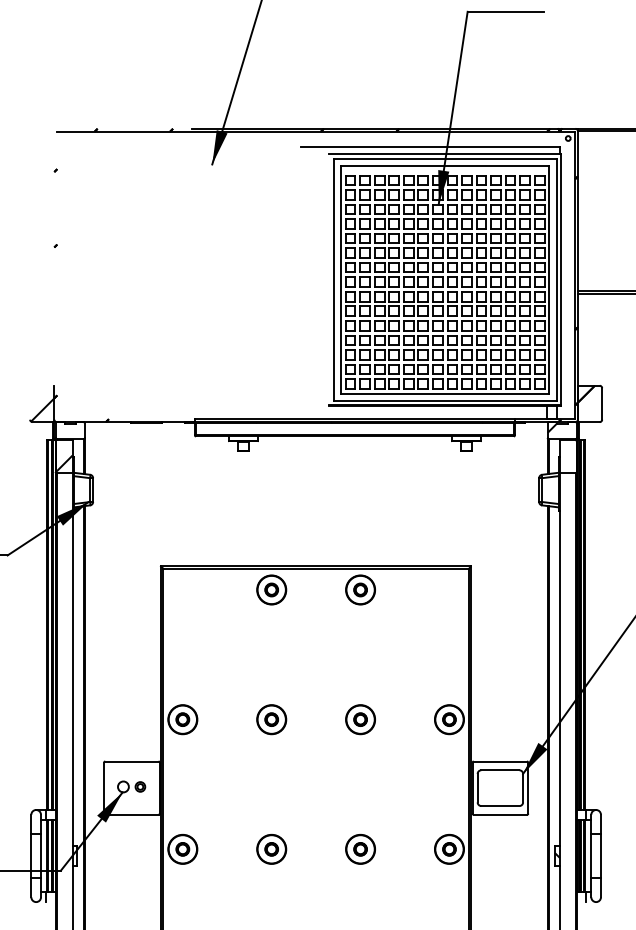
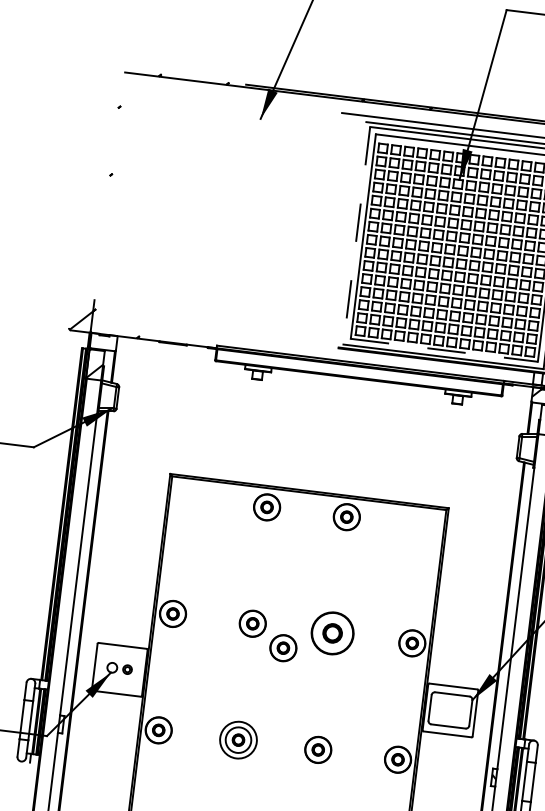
line: (333, 280) -> (356, 236), solid -> dashed
line: (445, 393) -> (444, 350), solid -> dashed
part: (360, 719) -> (332, 633), size x1.6
part: (308, 742) -> (283, 648), added
circle: (271, 848) -> (238, 739), size x1.4

